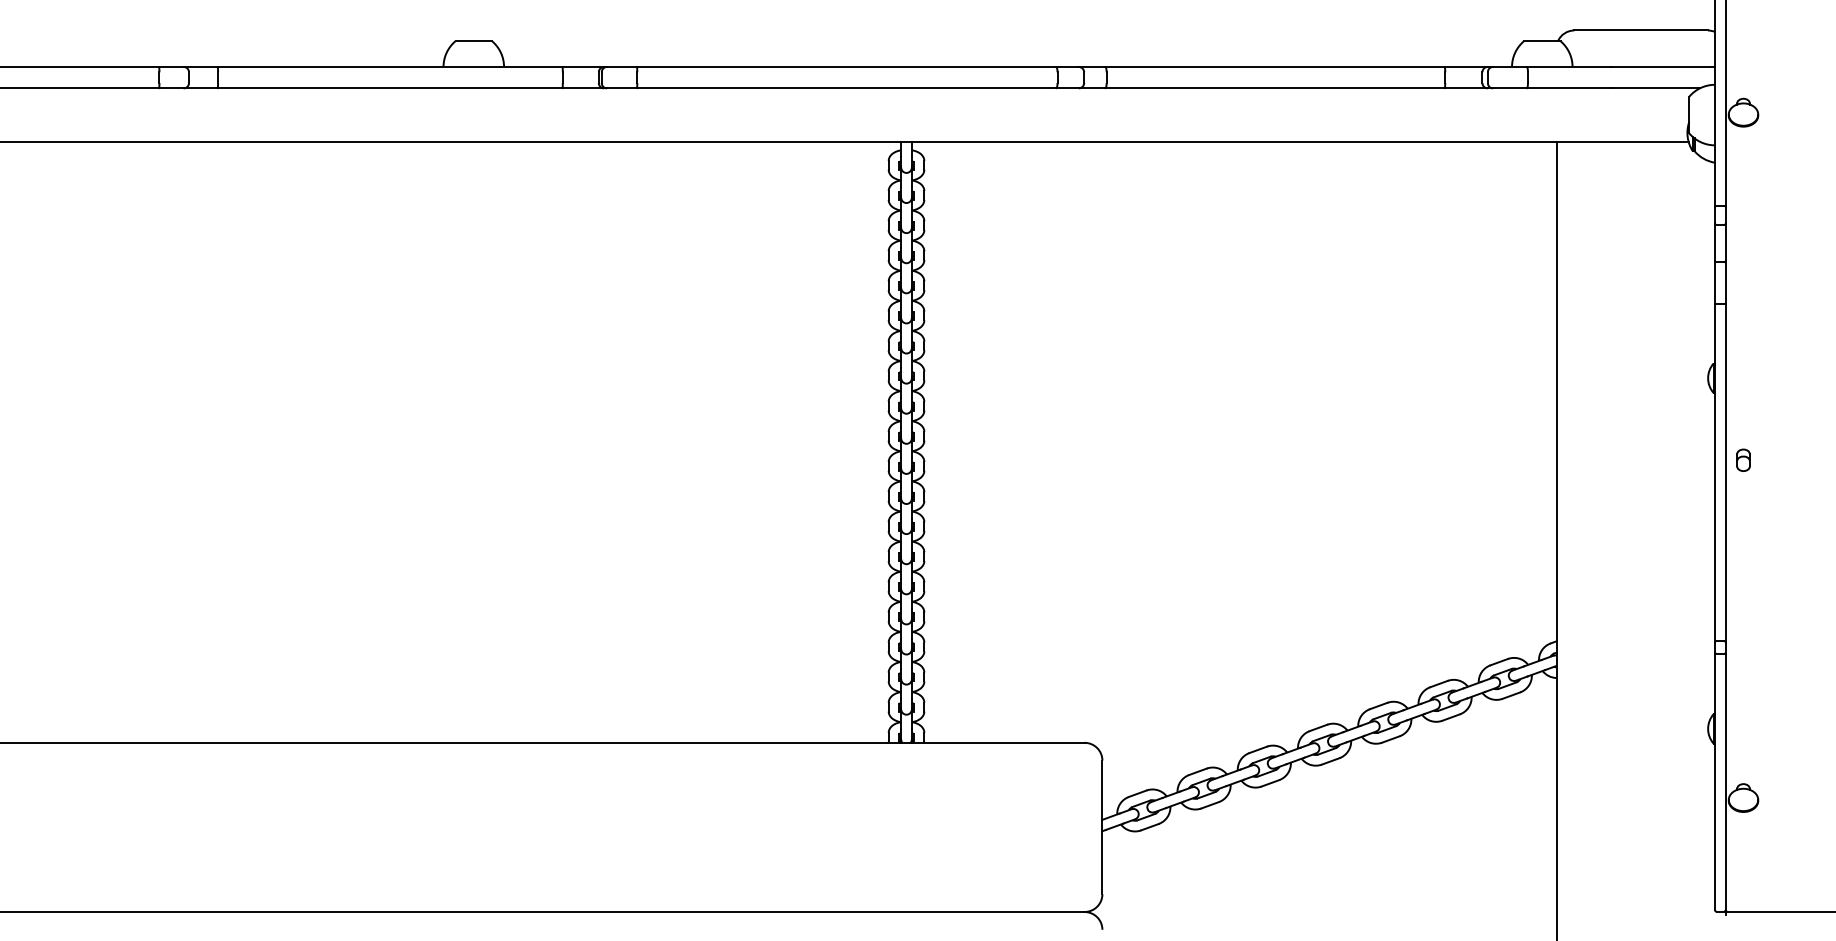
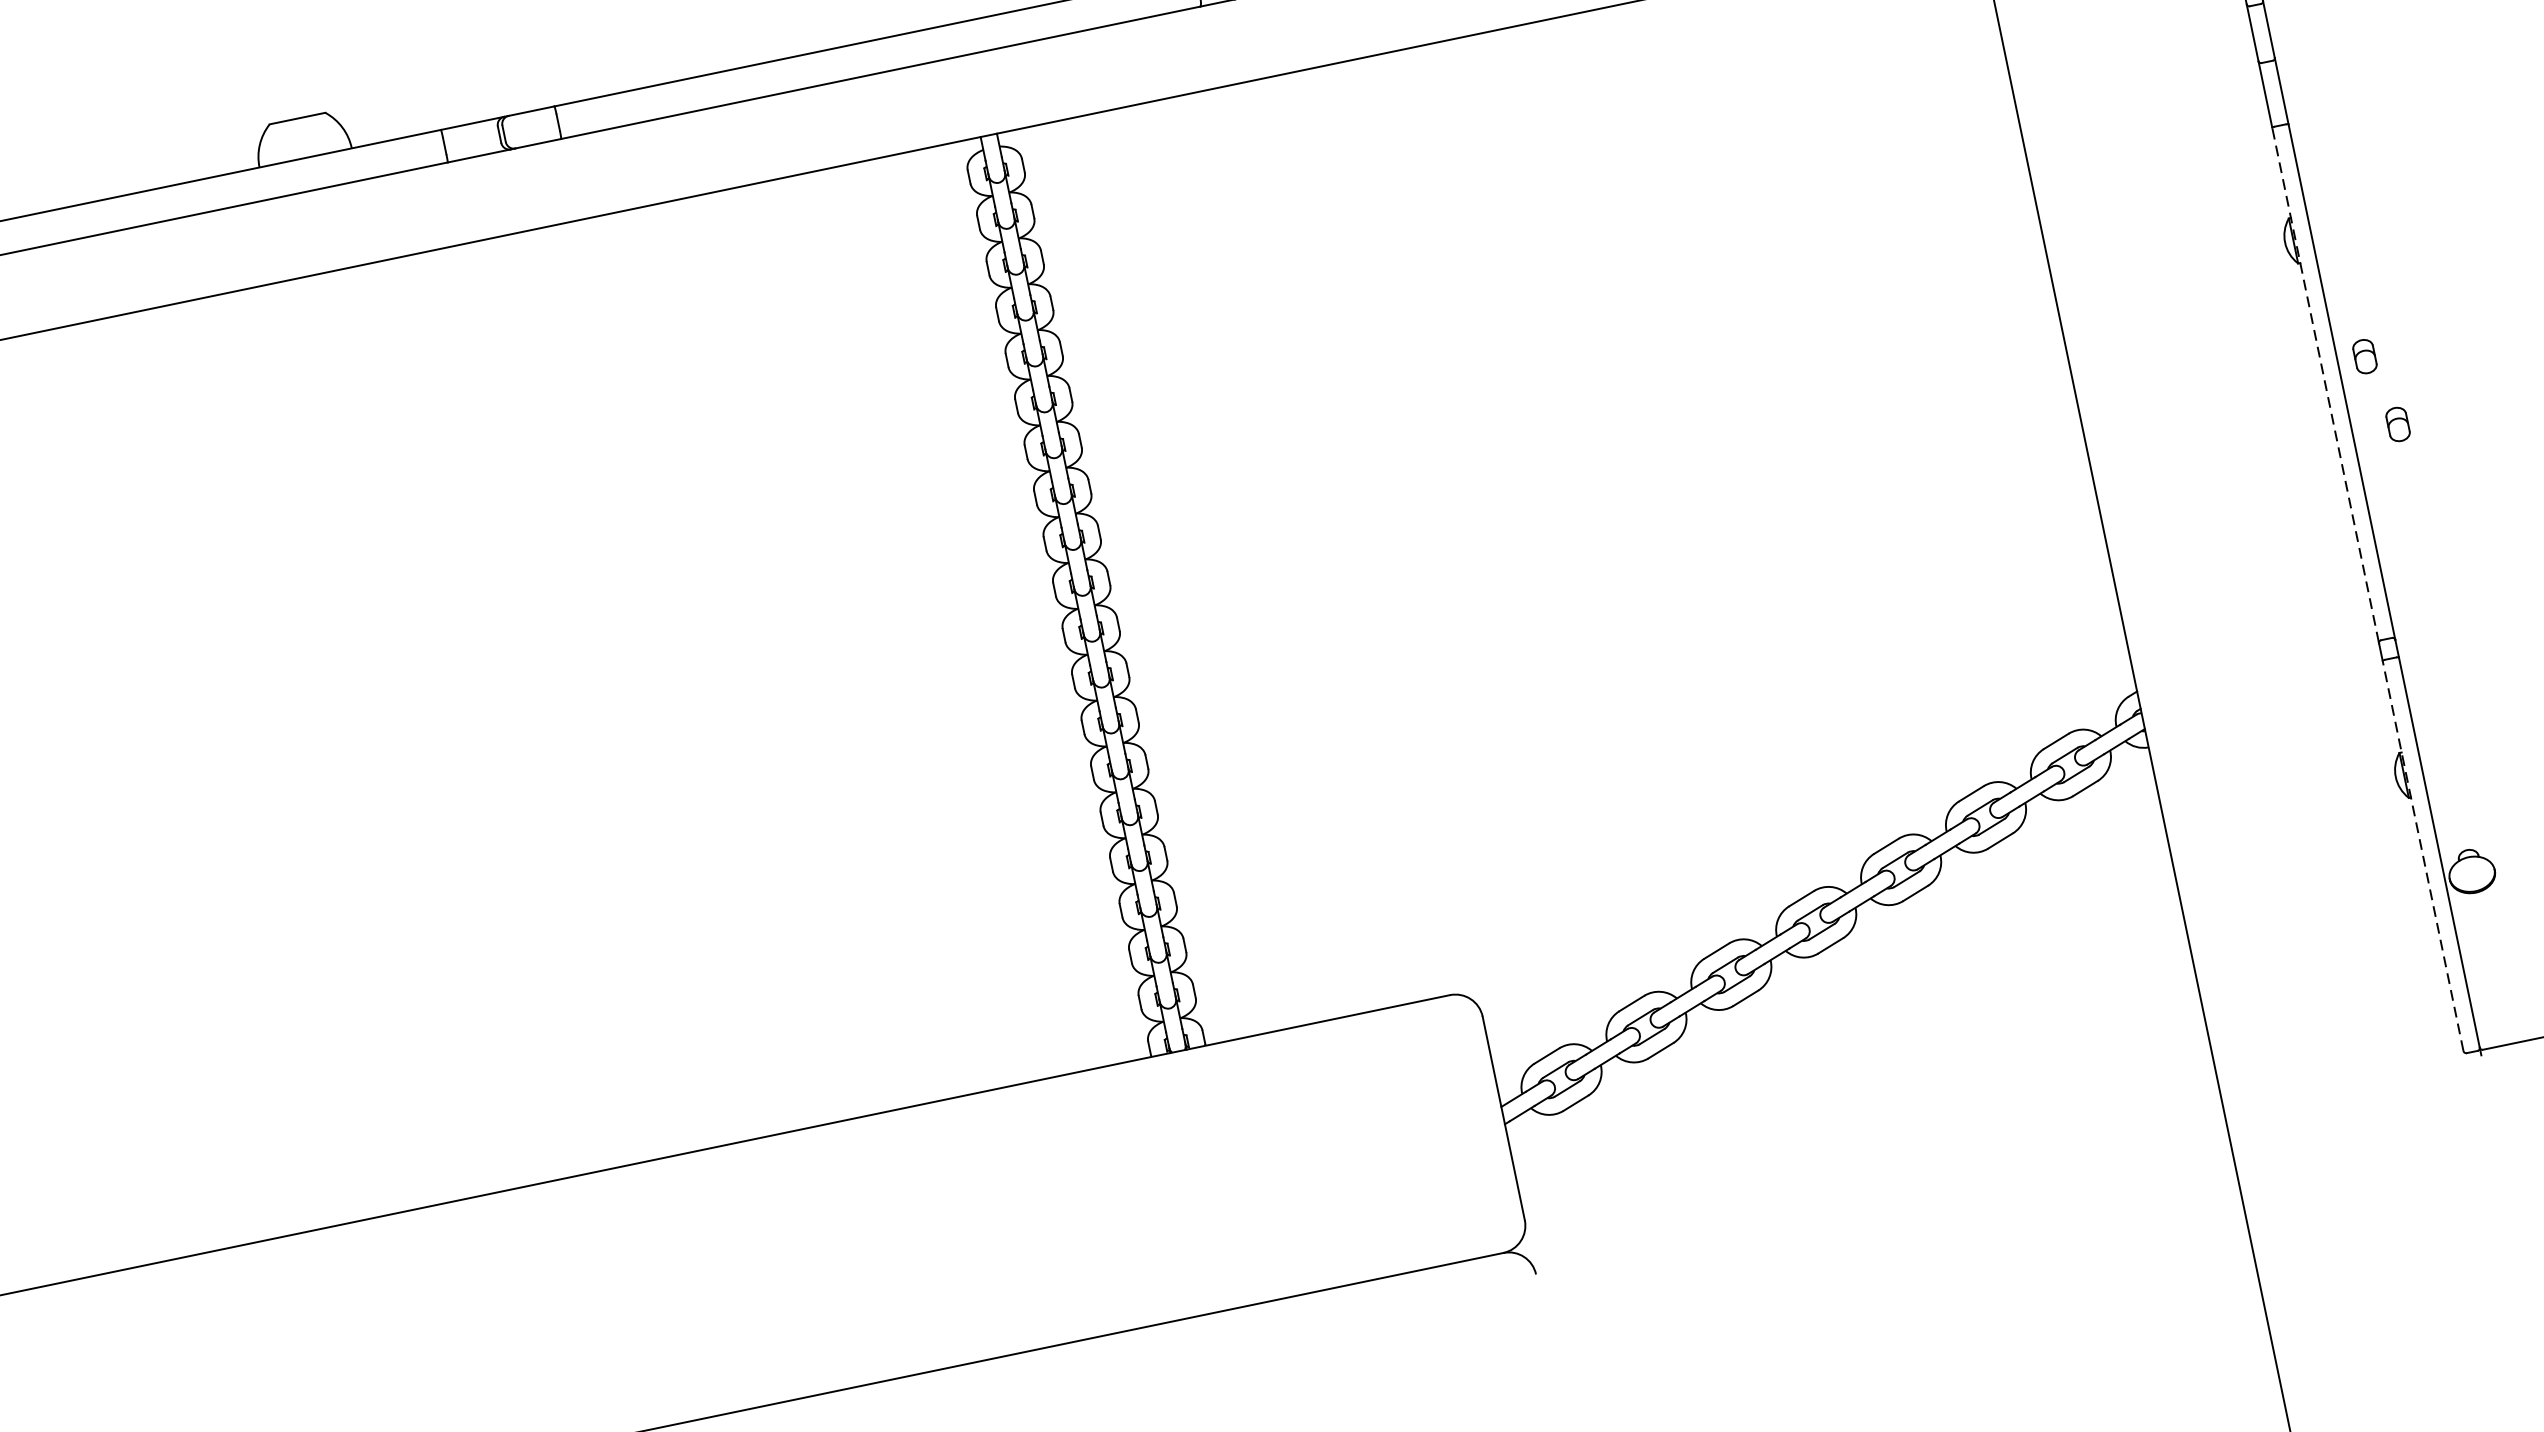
line: (1715, 473) -> (2326, 385), solid -> dashed
part: (1755, 506) -> (2397, 423), added
line: (1715, 782) -> (2423, 856), solid -> dashed

